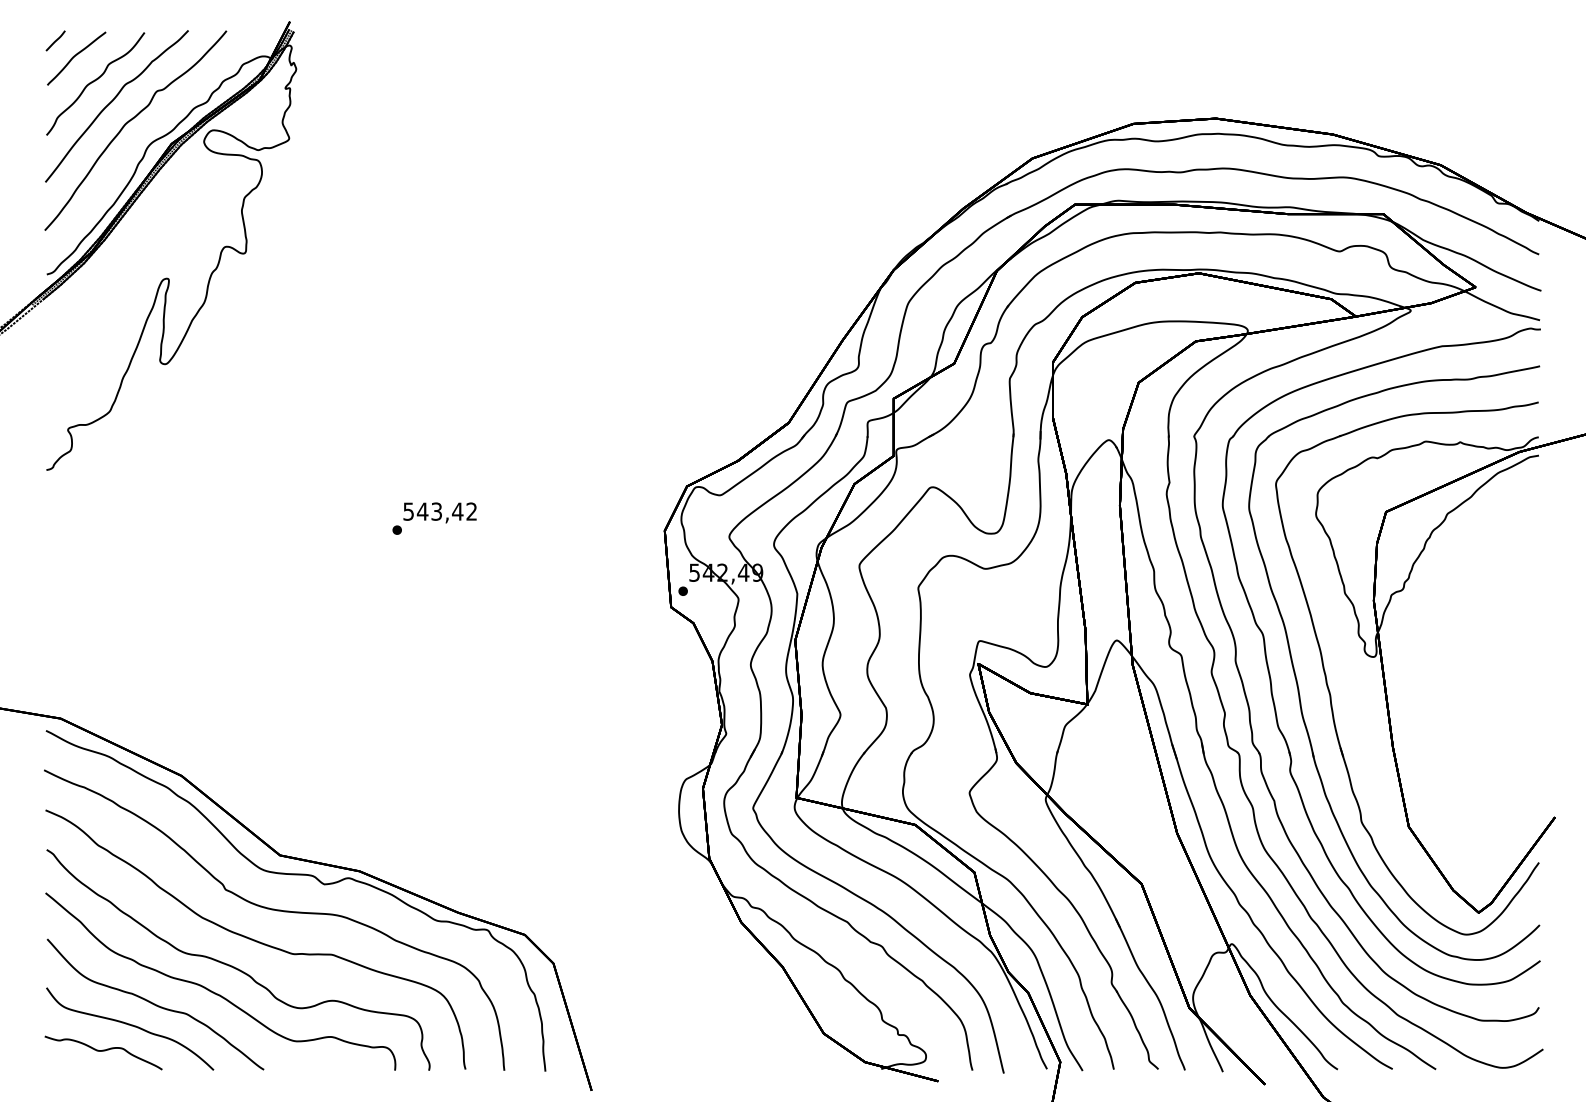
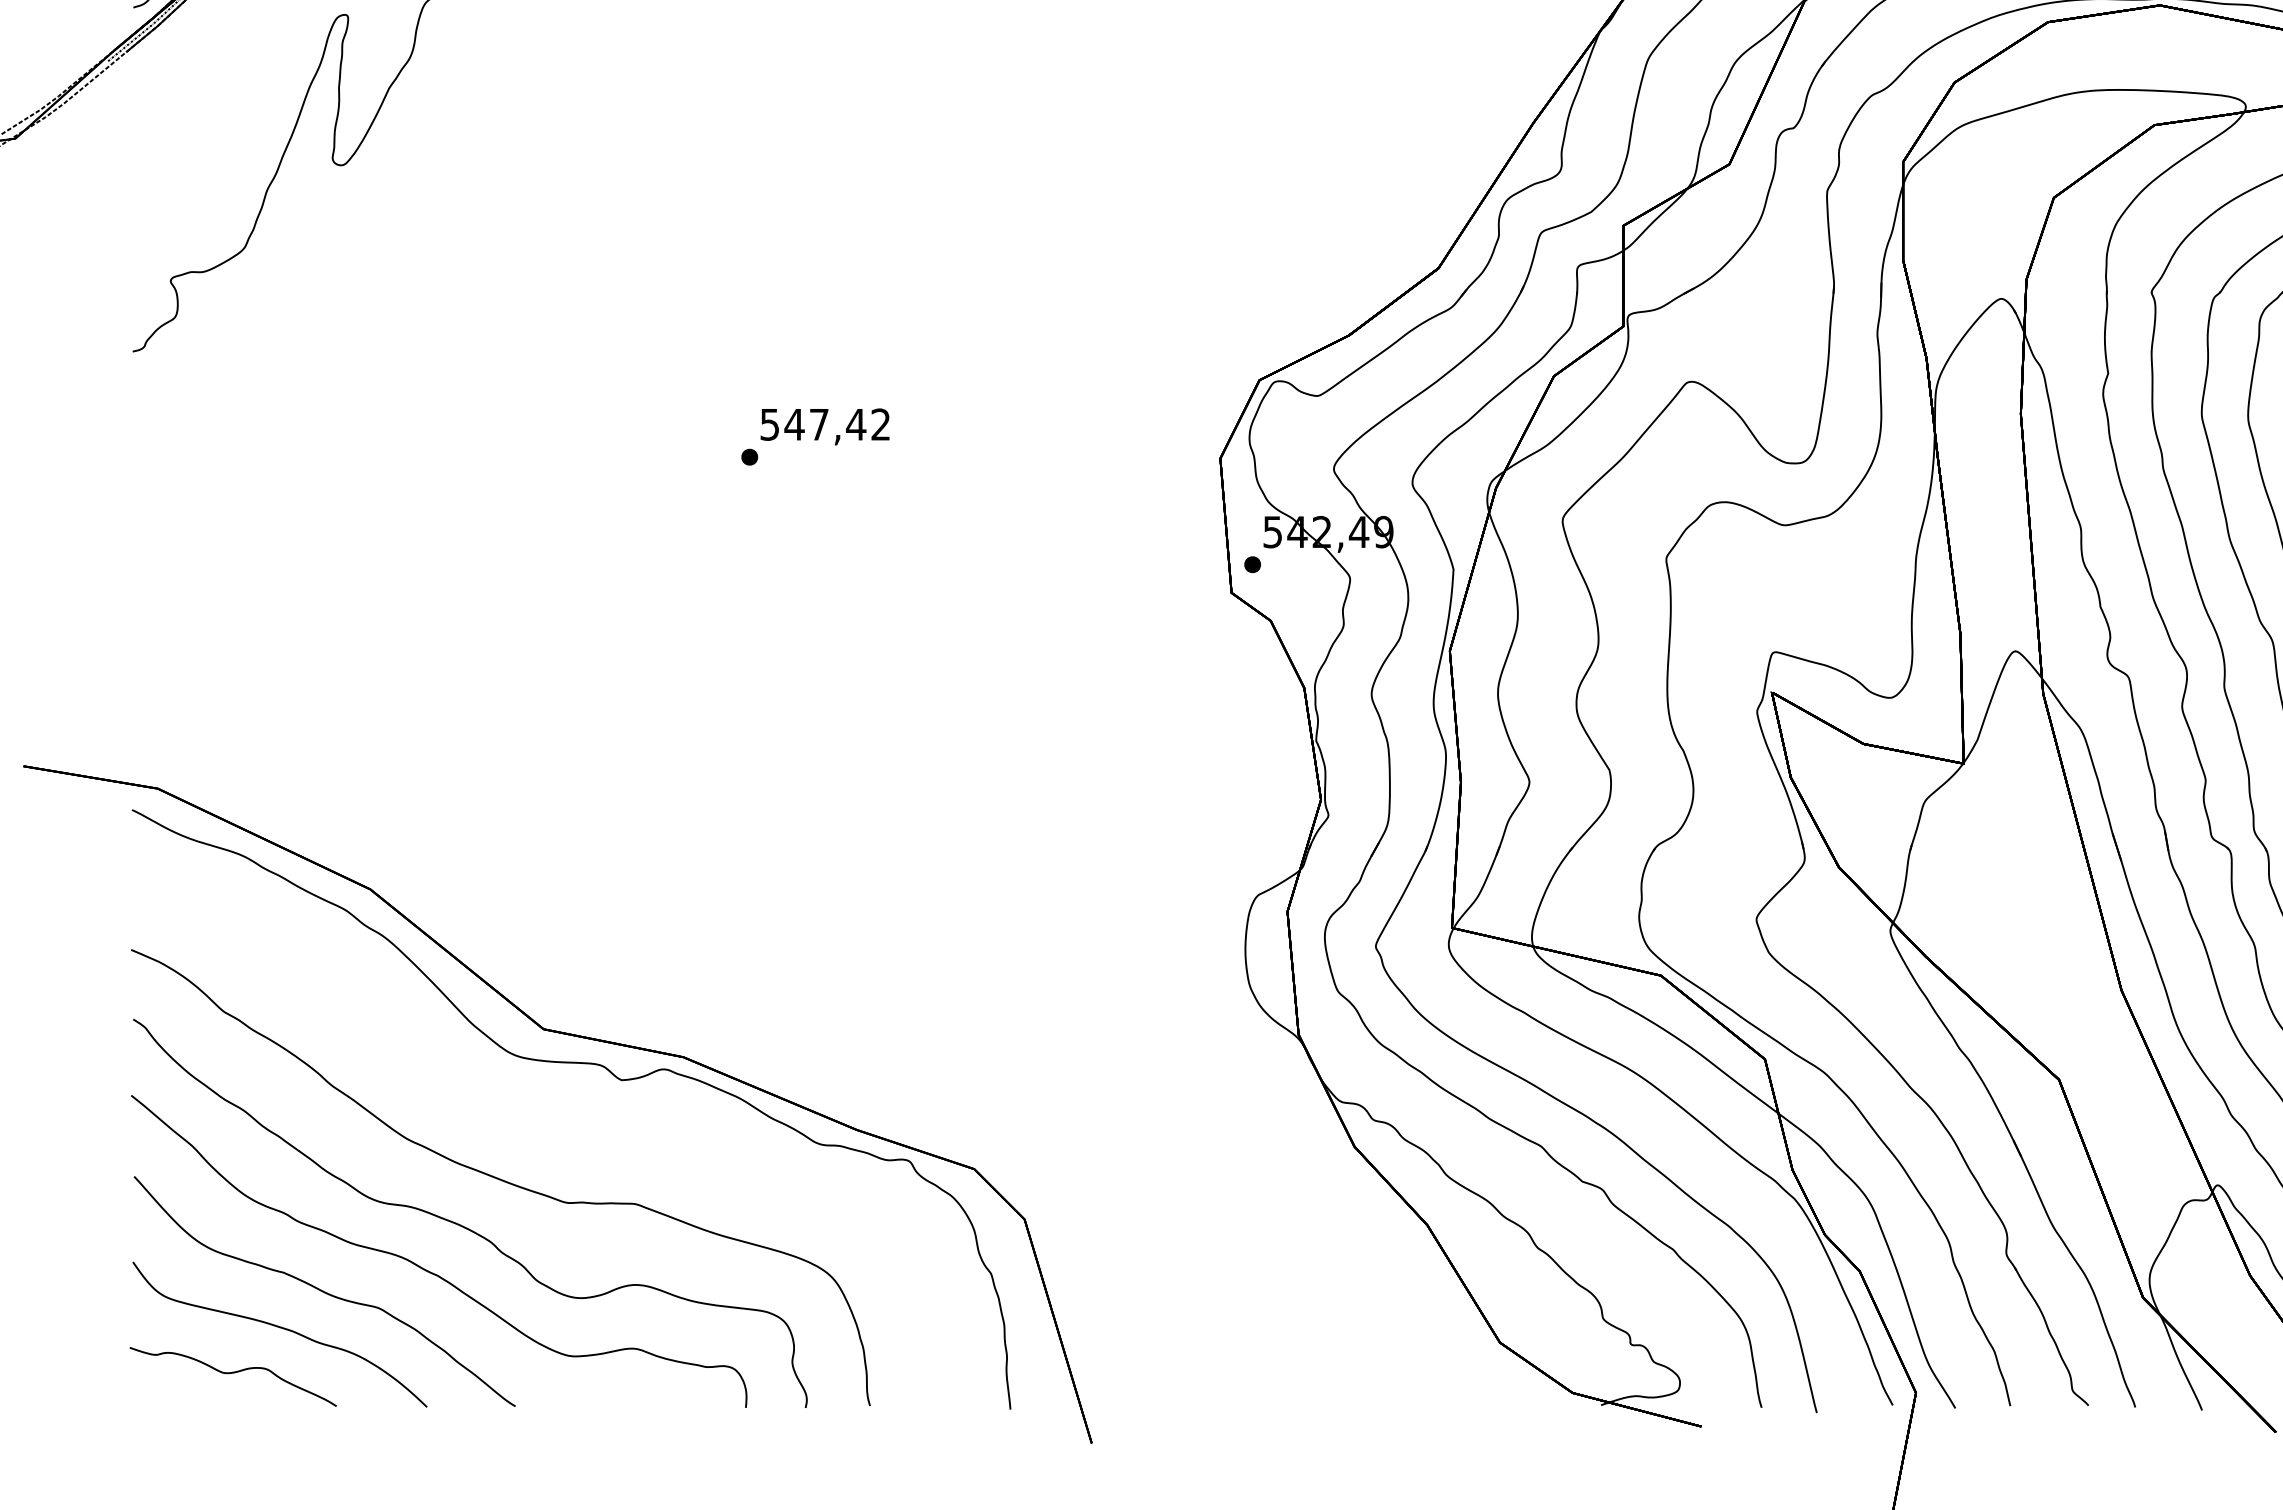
text: (436, 511) -> (818, 424), 543,42 -> 547,42
curve: (277, 911) -> (539, 1127), removed

